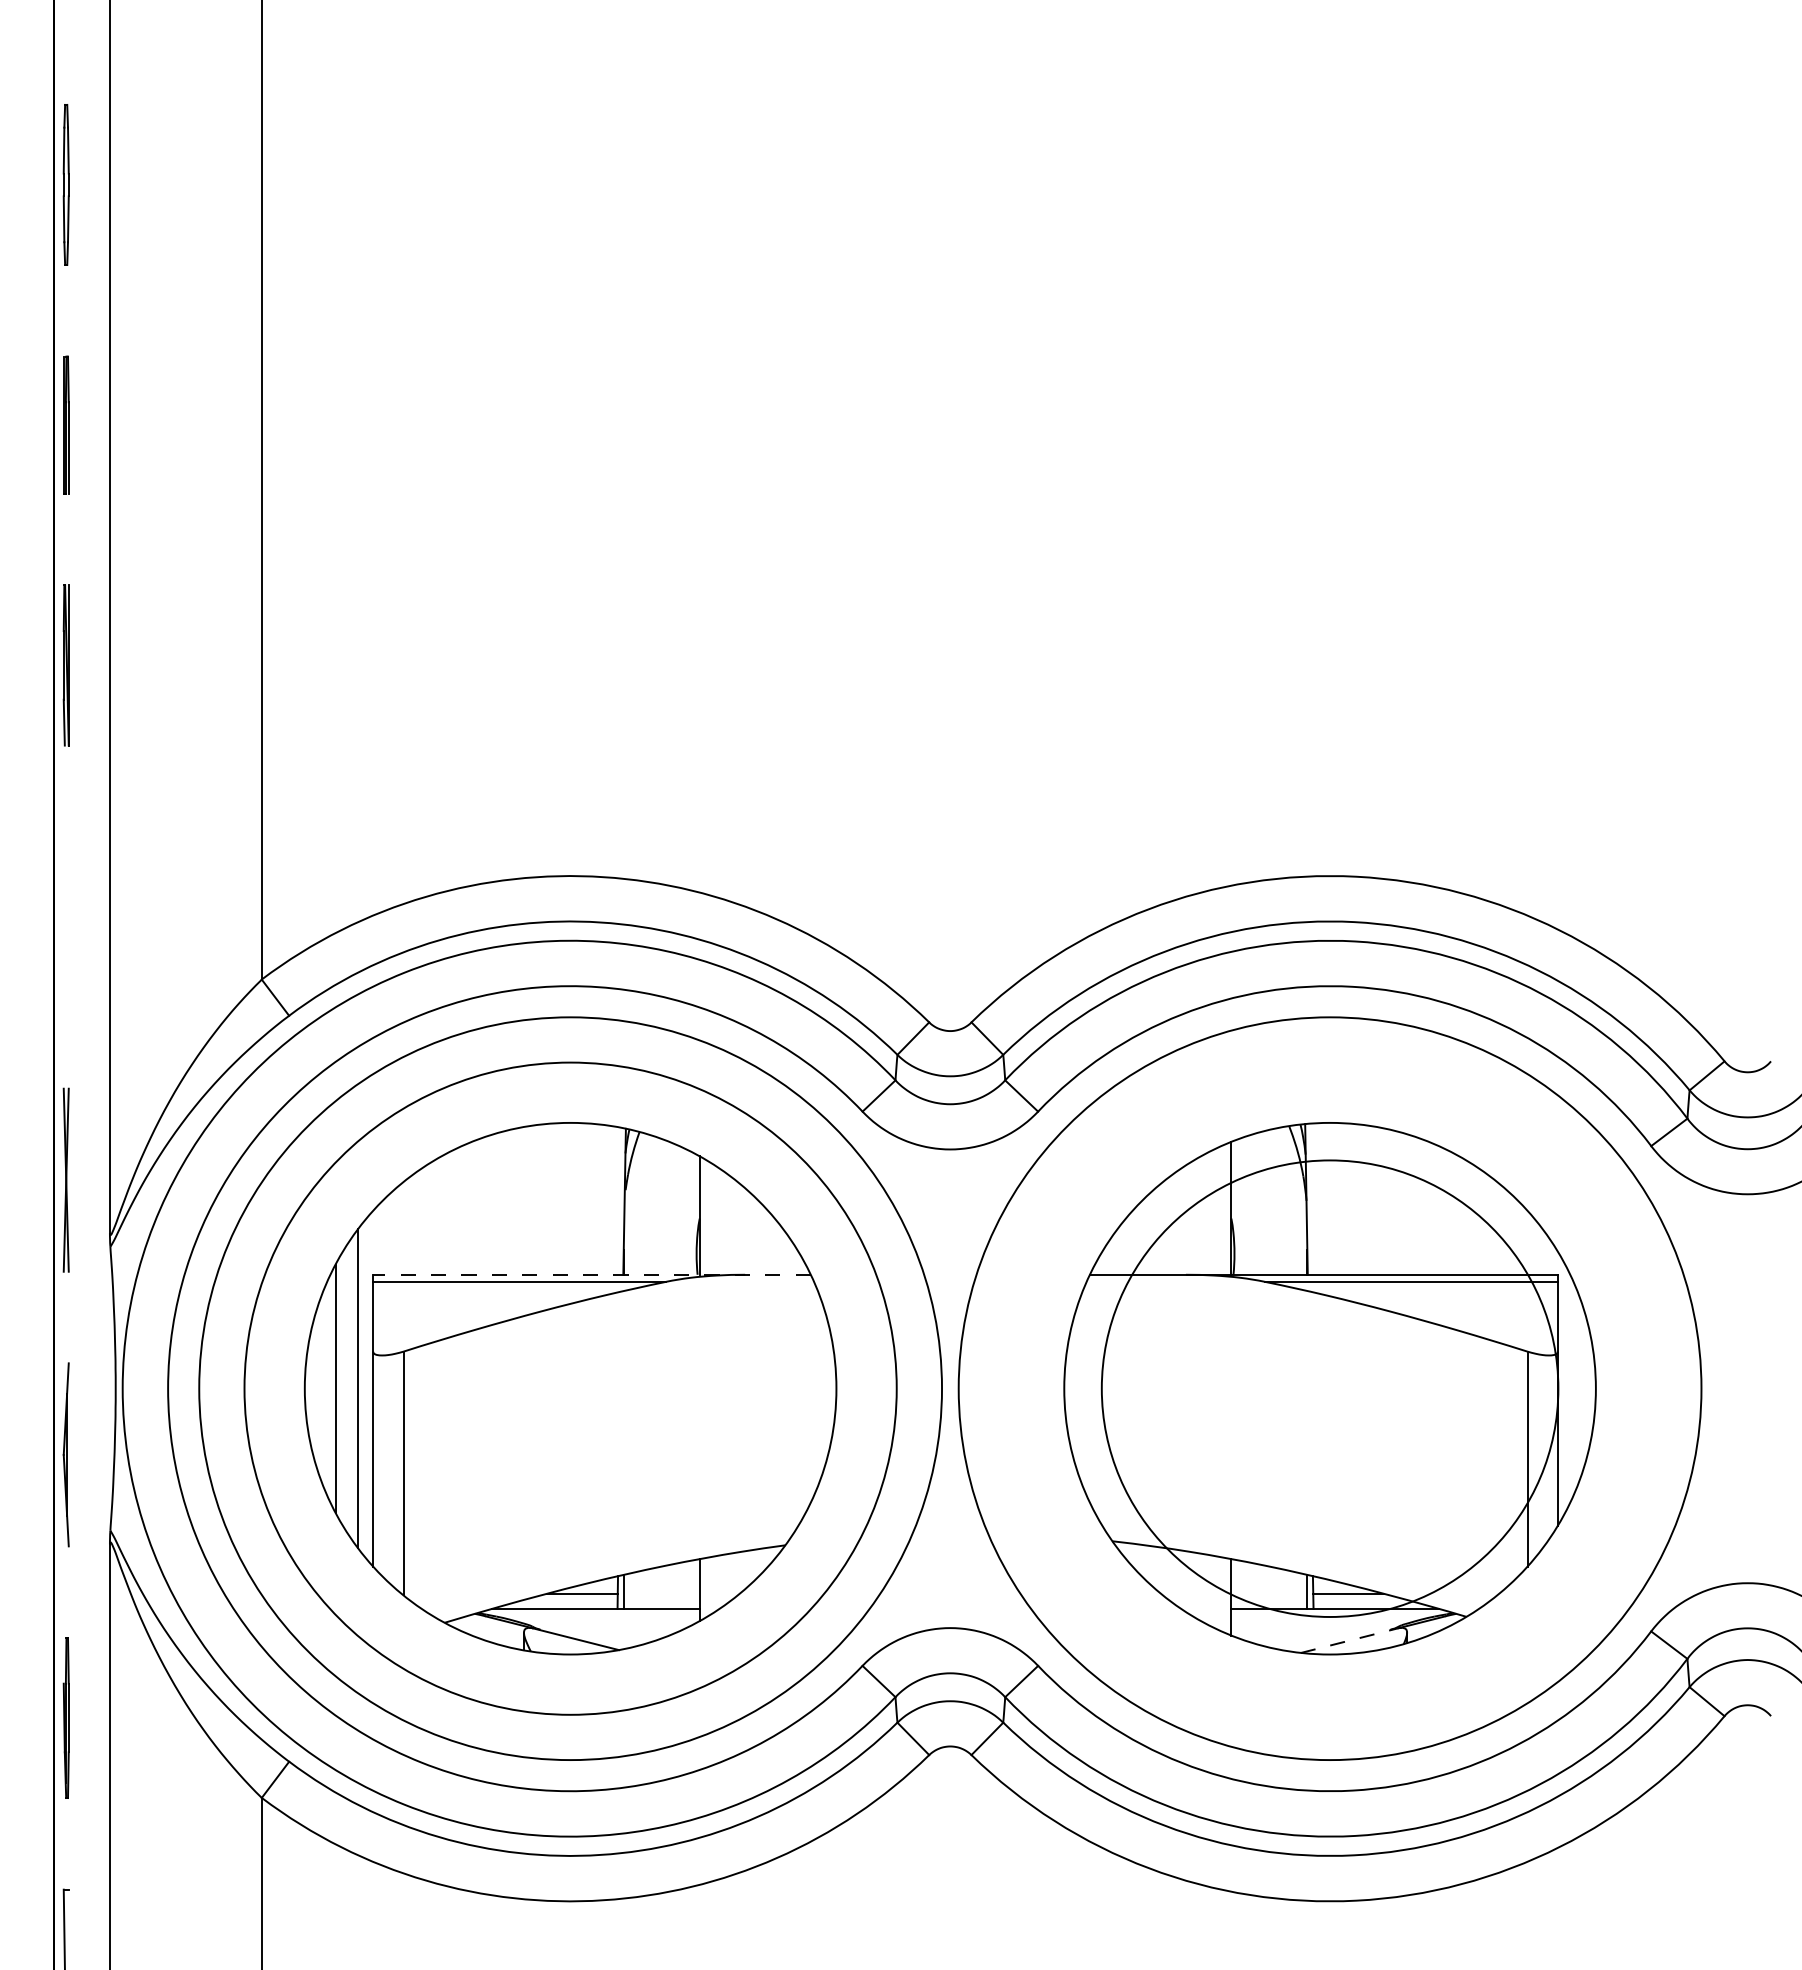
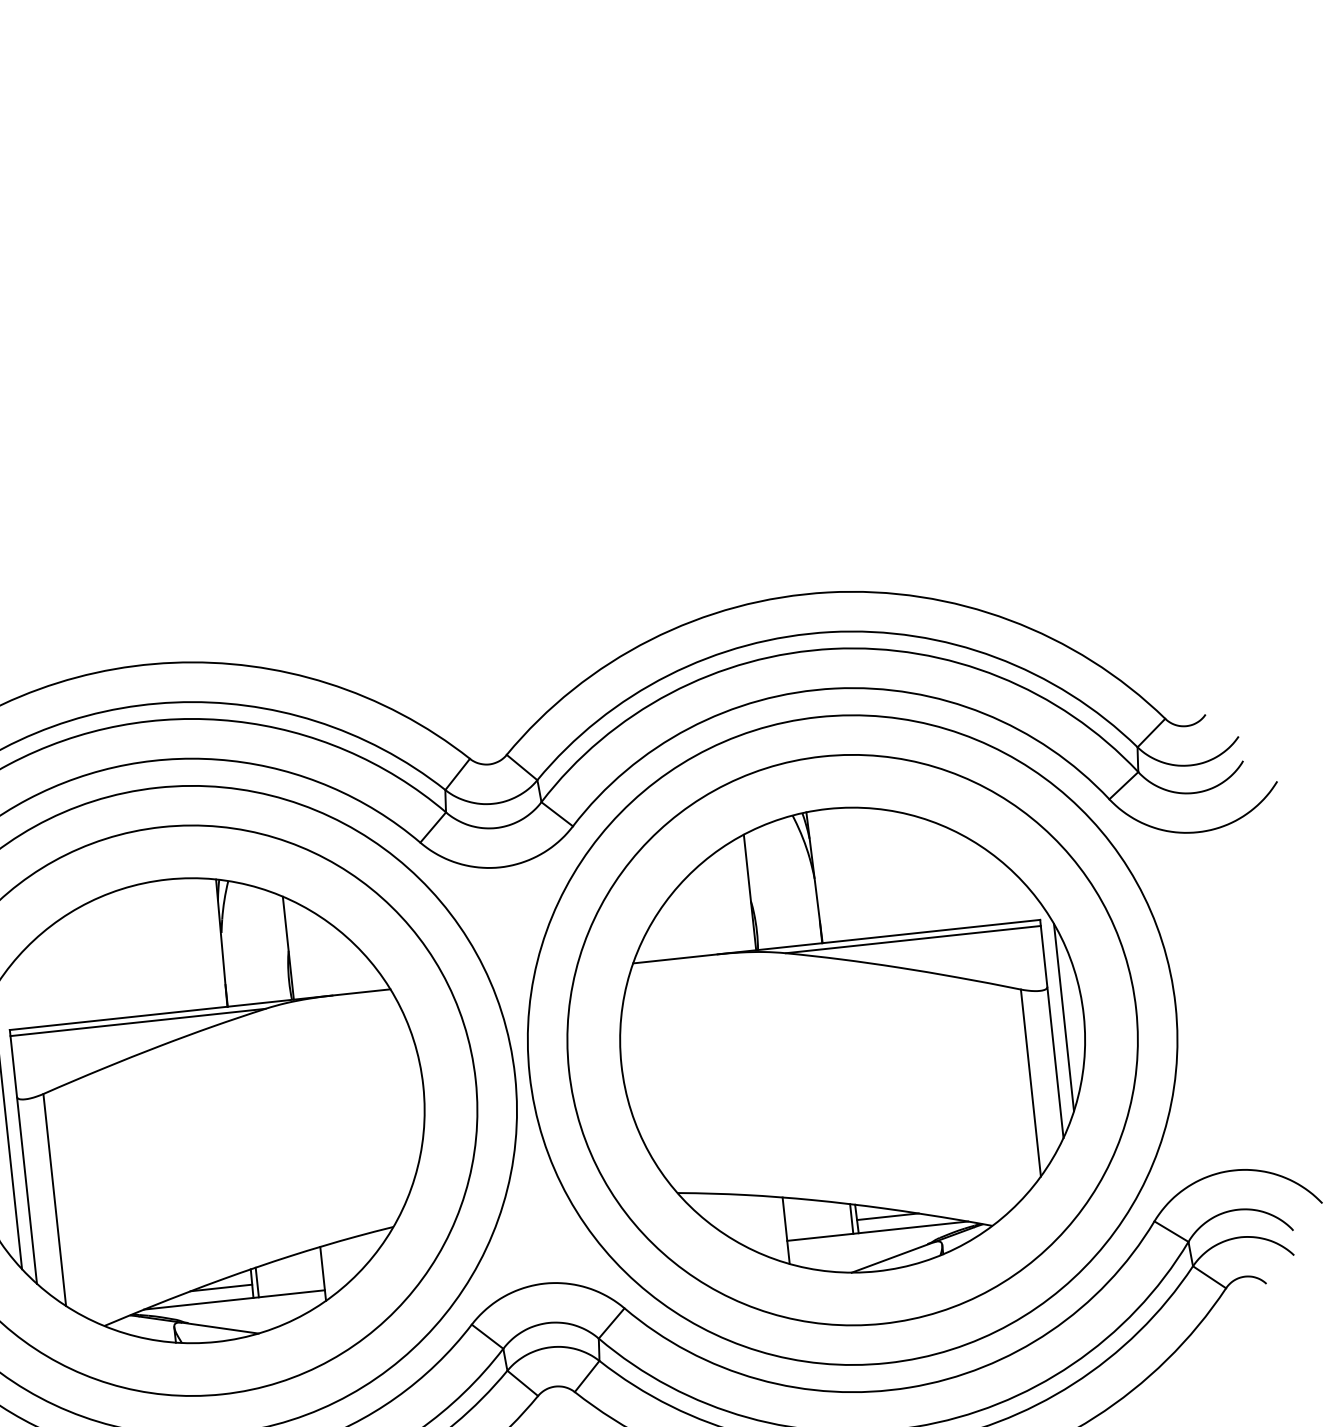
line: (591, 1274) -> (199, 1009), dashed -> solid
circle: (1329, 1388) -> (852, 1040), size x1.43
line: (1573, 1388) -> (1064, 1017), added
line: (1349, 1640) -> (892, 1257), dashed -> solid

